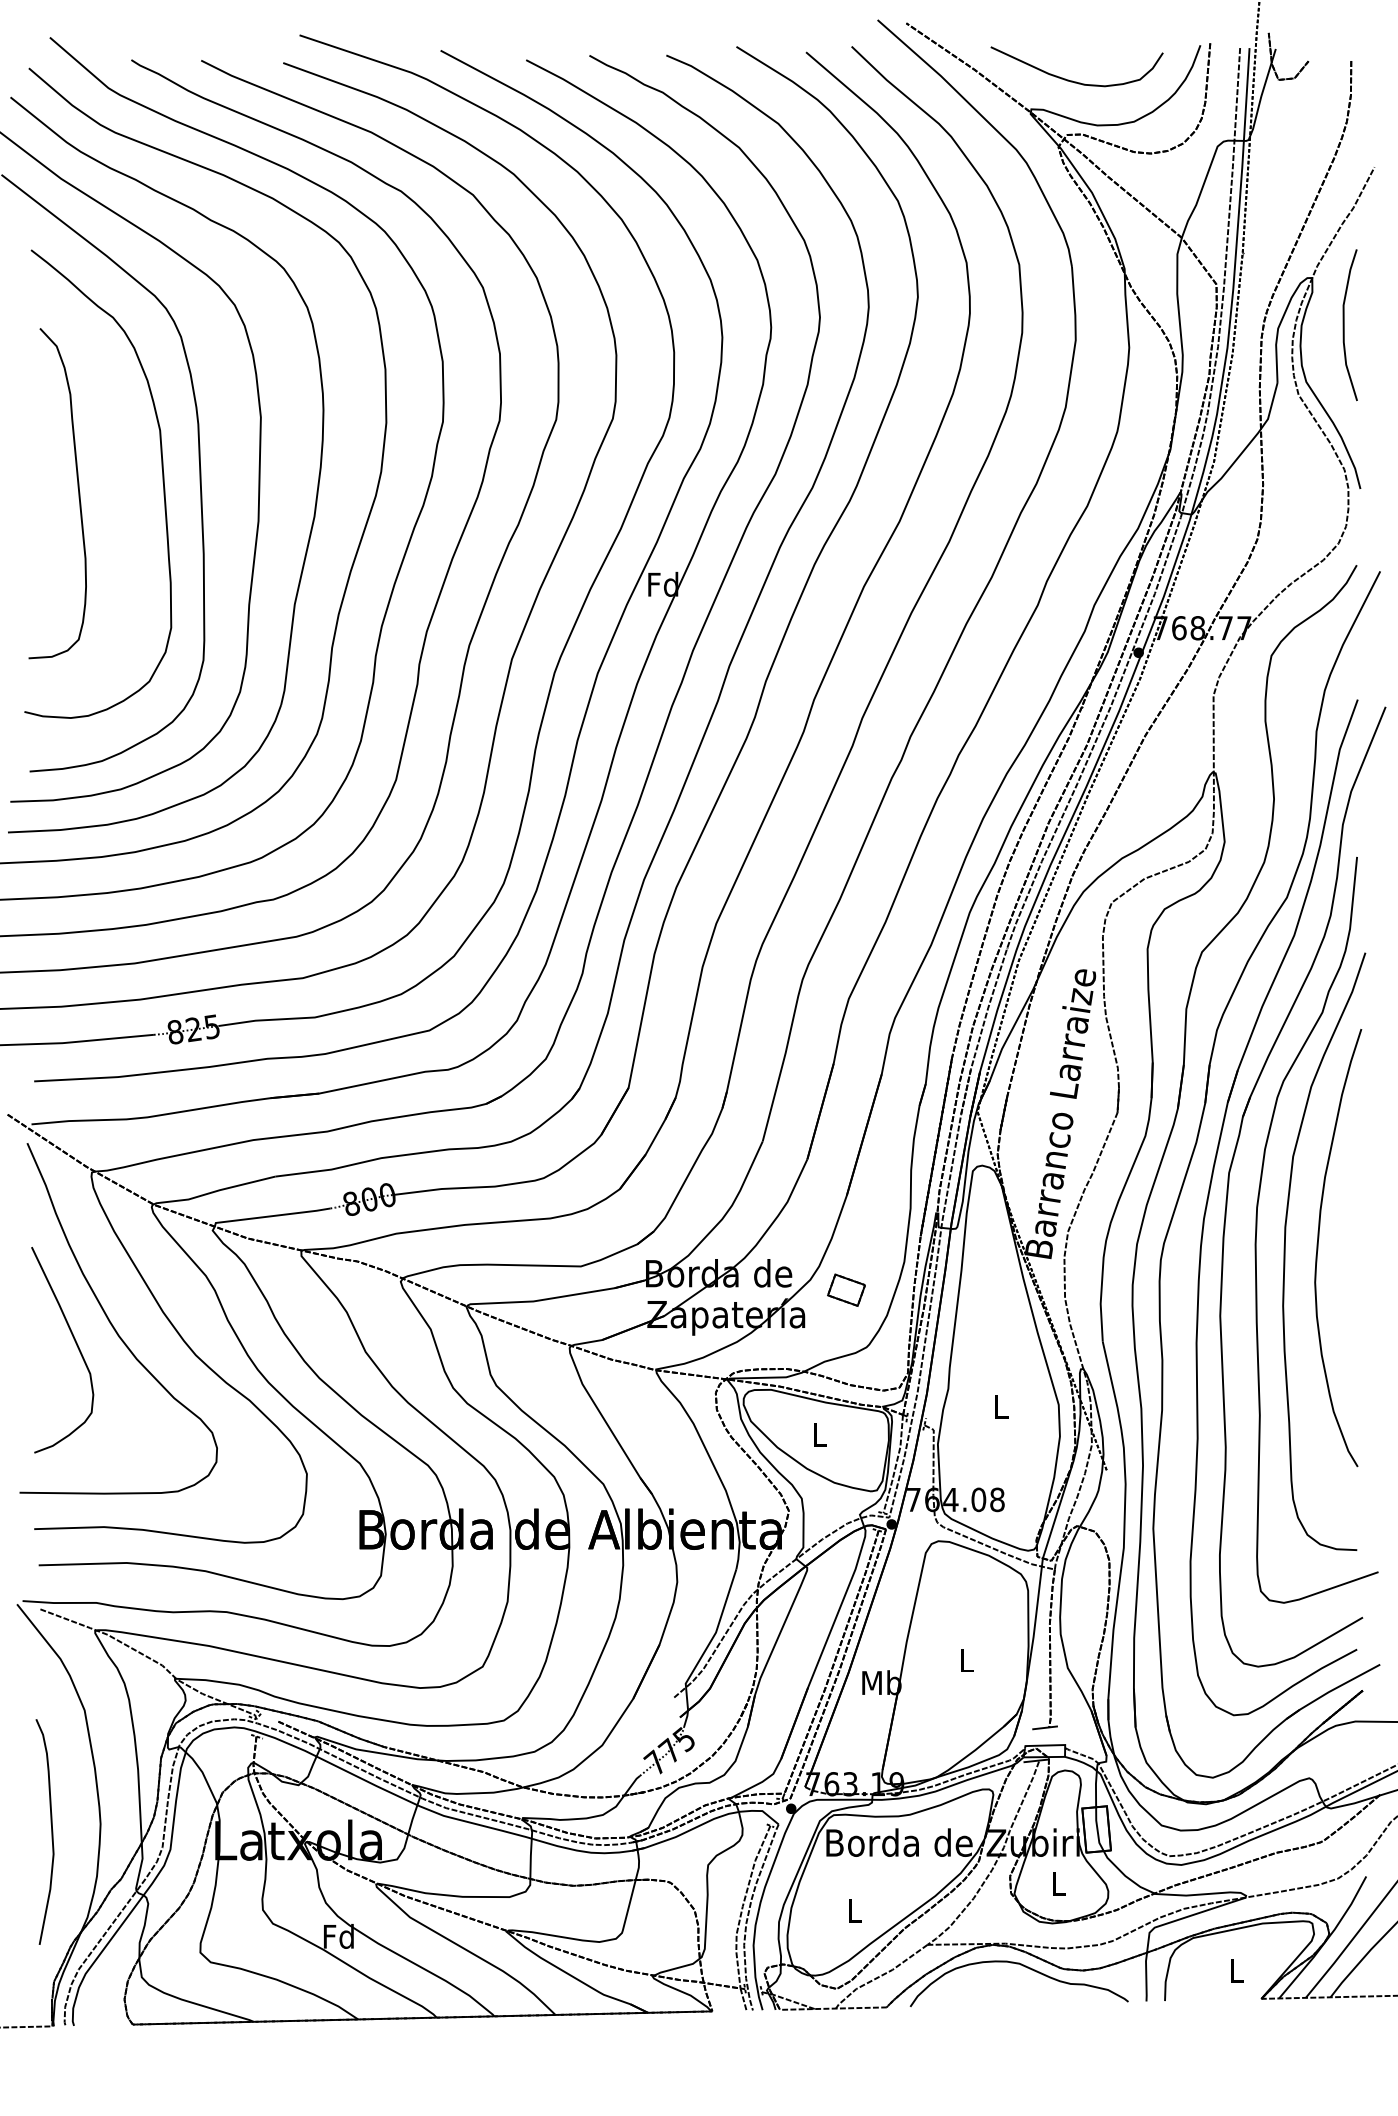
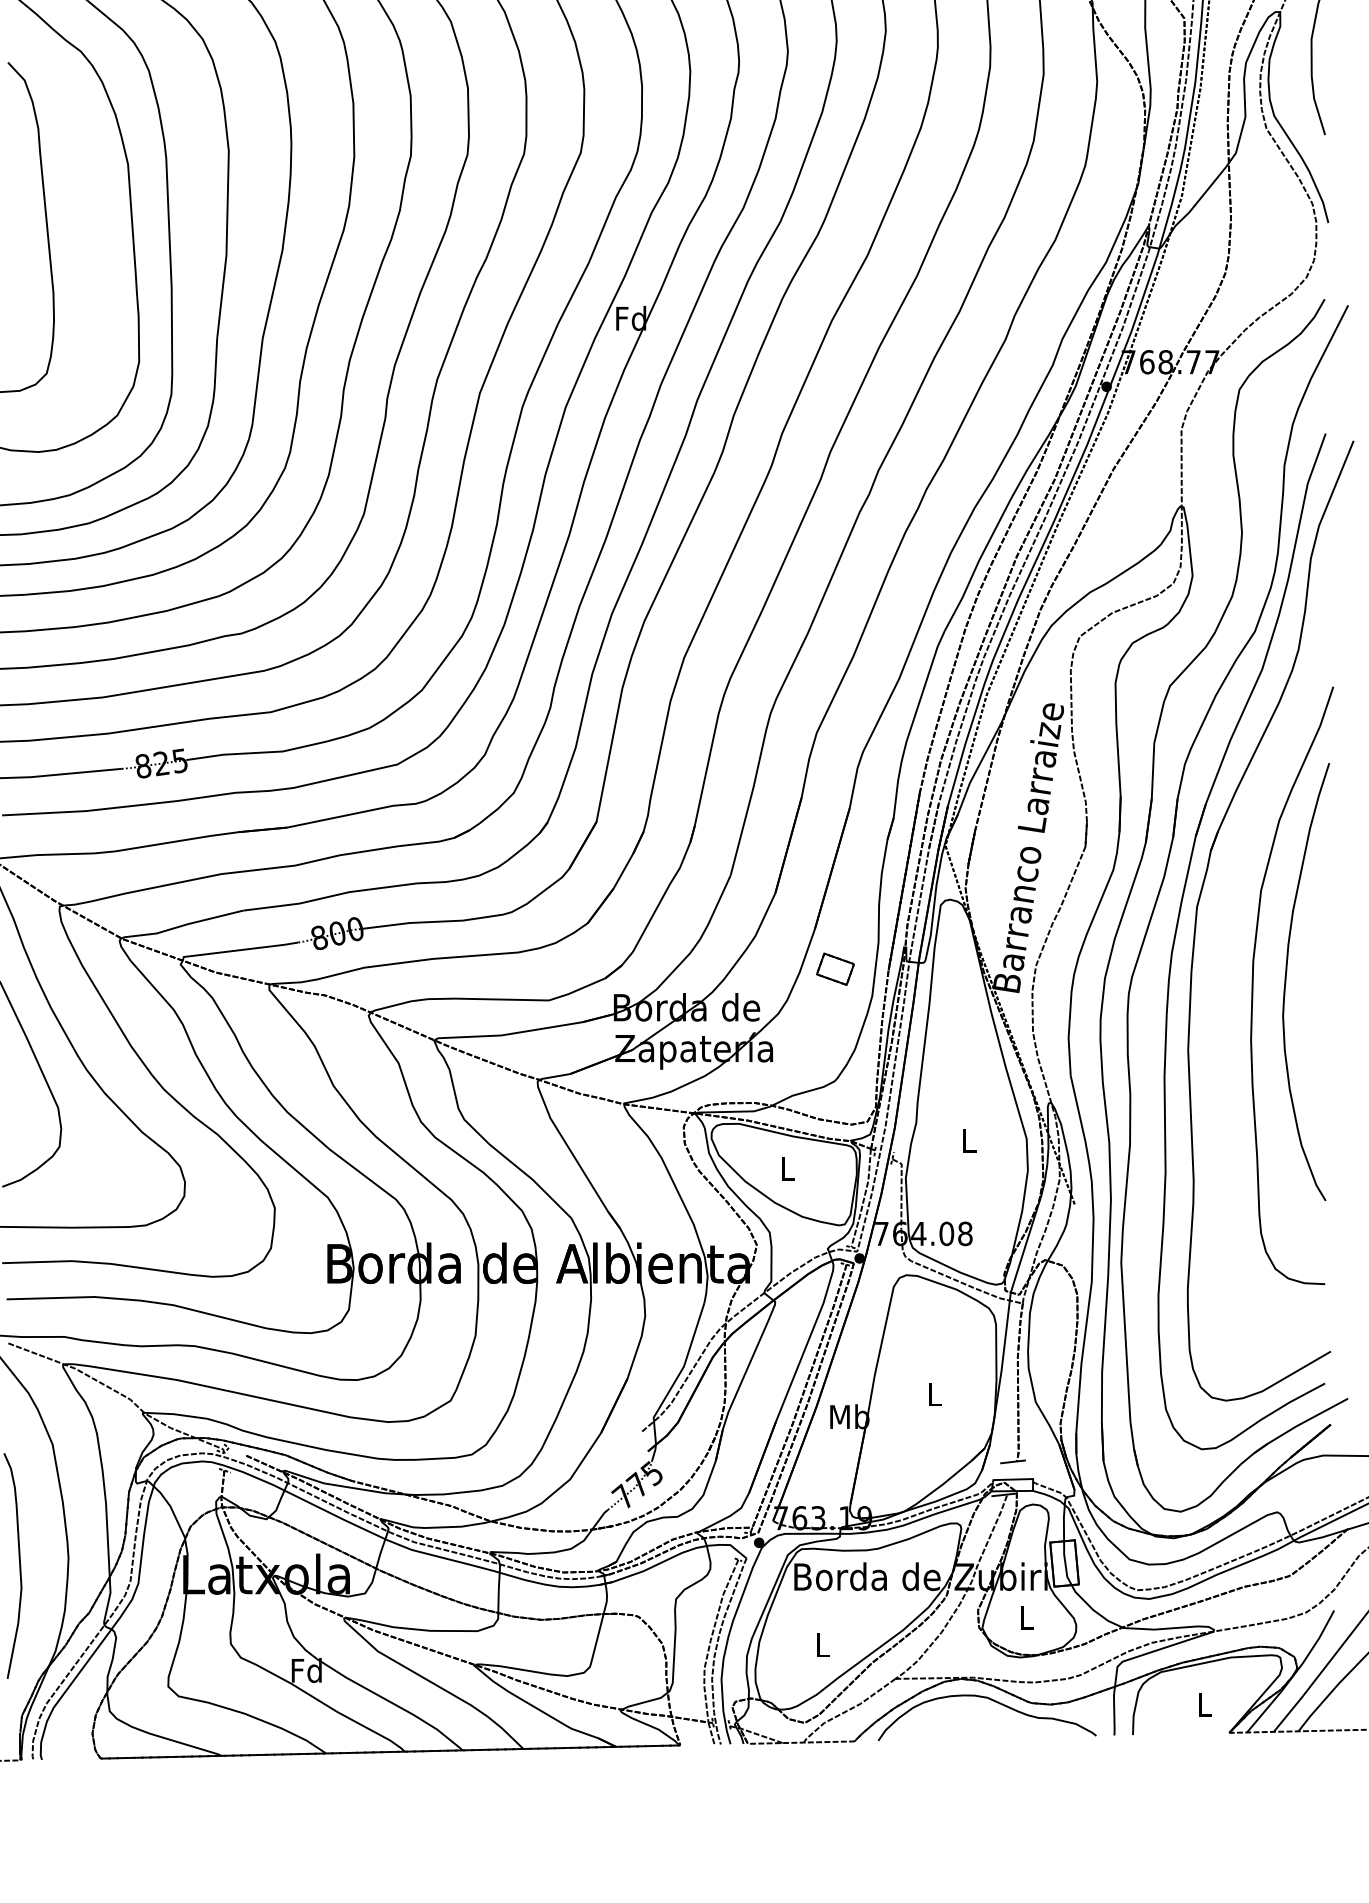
curve: (1257, 1229) -> (1225, 963), removed
part: (846, 1289) -> (835, 968), moved

